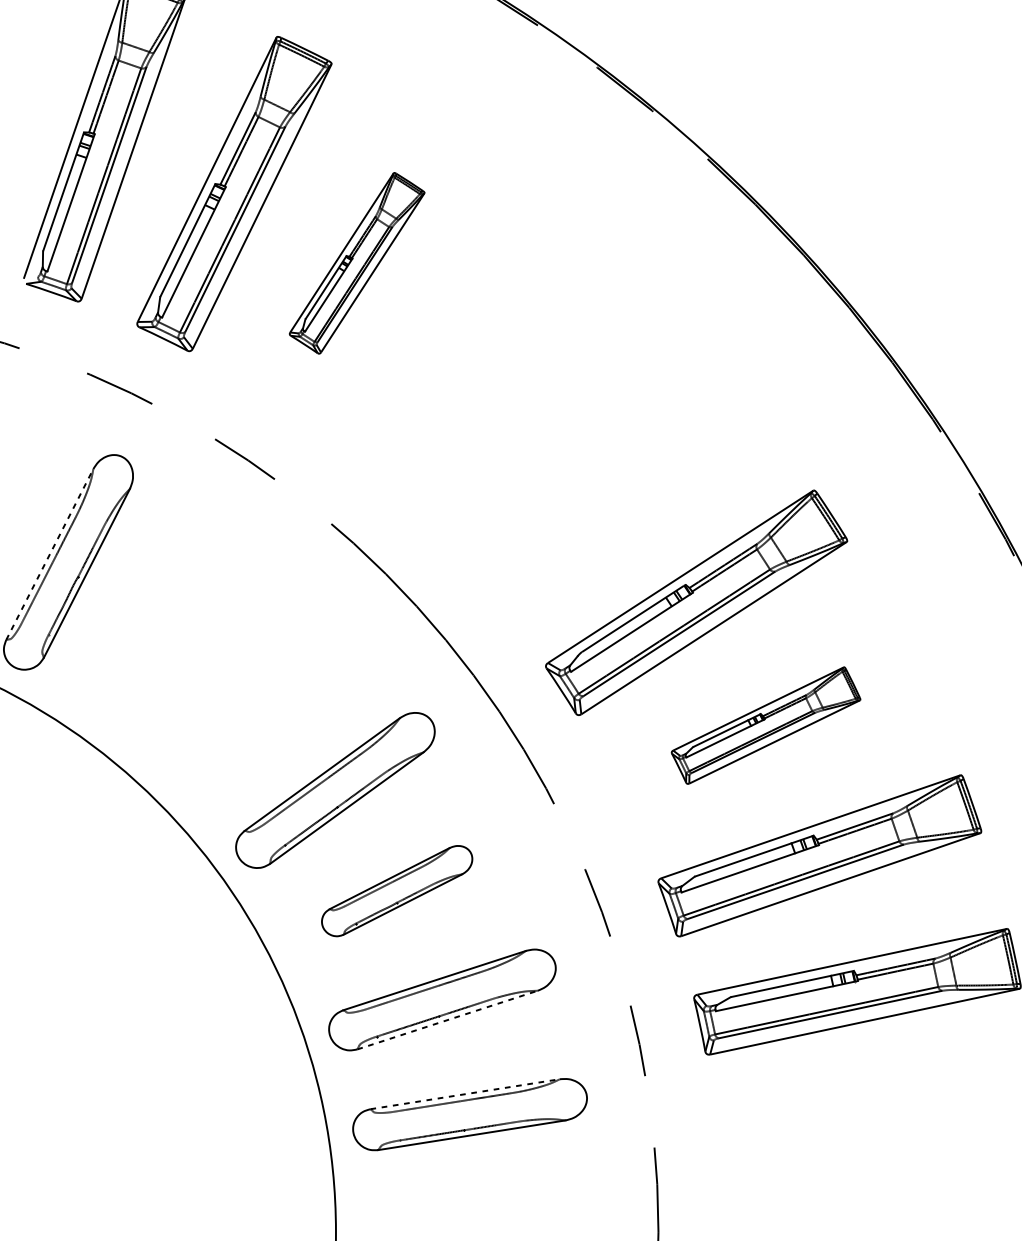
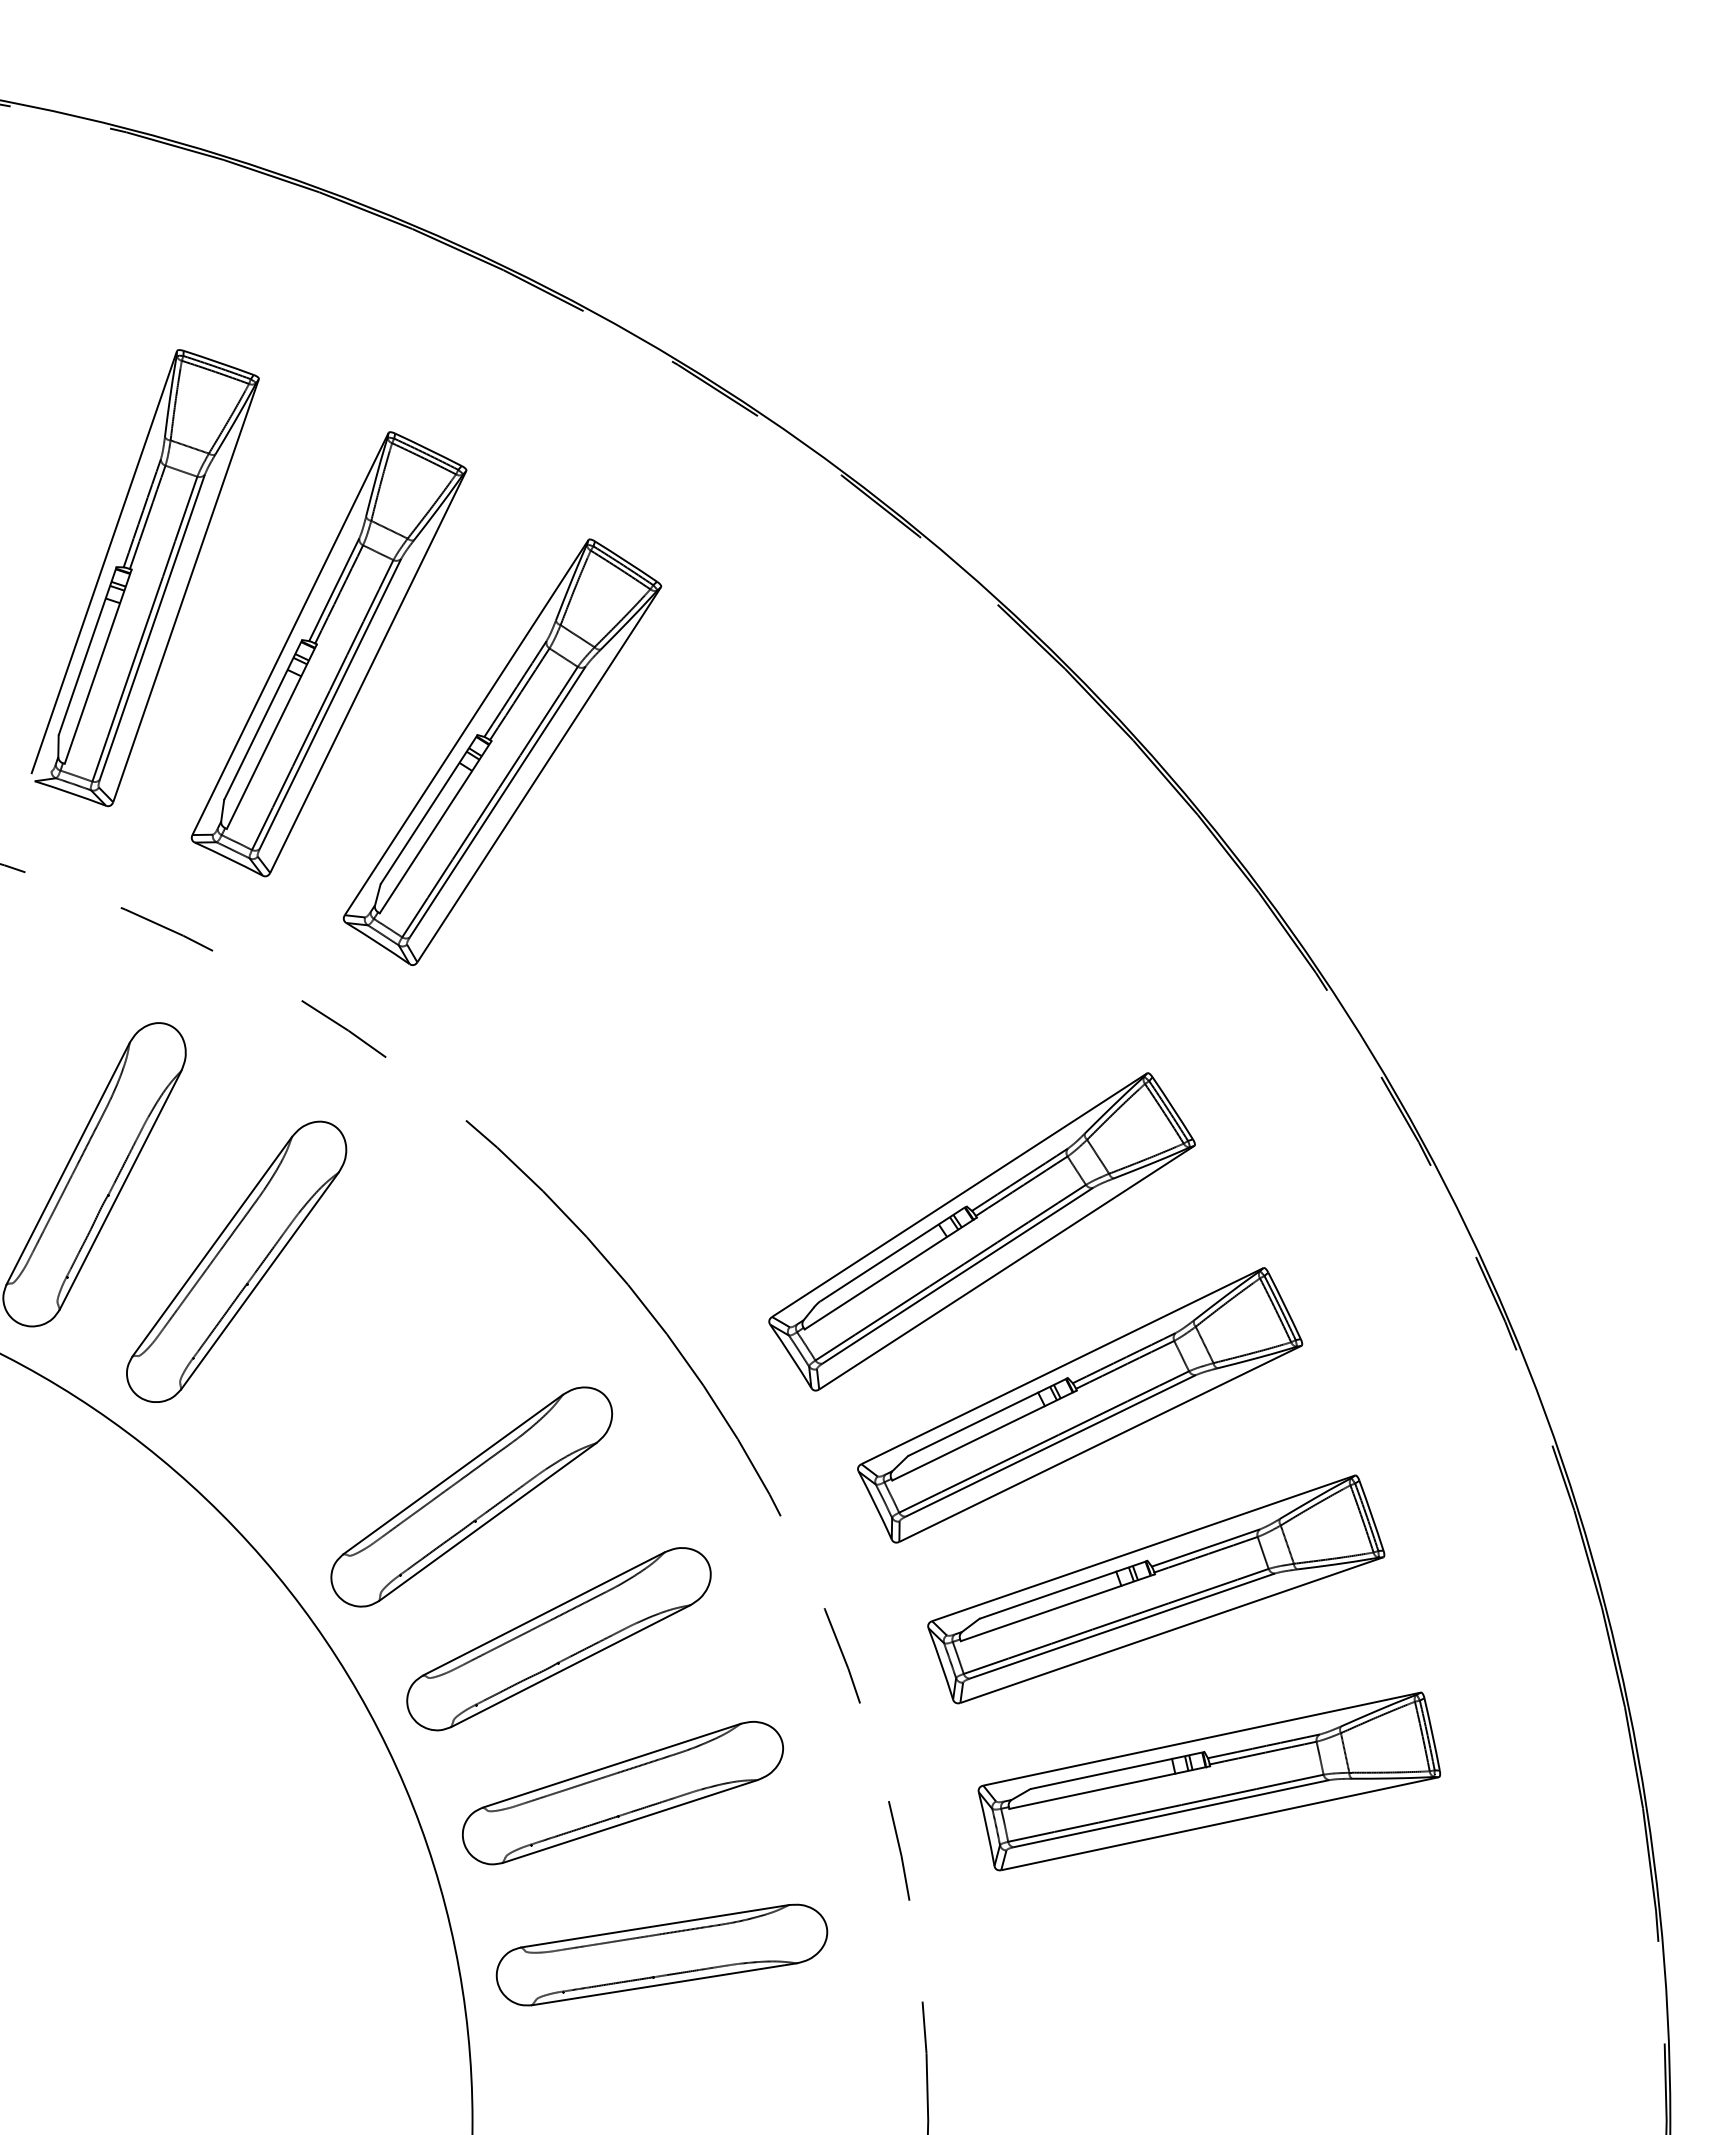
part: (357, 262) -> (502, 751), size x1.67
line: (50, 554) -> (68, 1163), dashed -> solid
part: (168, 623) -> (236, 1261), added
part: (766, 725) -> (1080, 1405), size x1.67
part: (396, 891) -> (558, 1639), size x1.43
line: (447, 1020) -> (630, 1821), dashed -> solid
line: (465, 1094) -> (655, 1926), dashed -> solid

